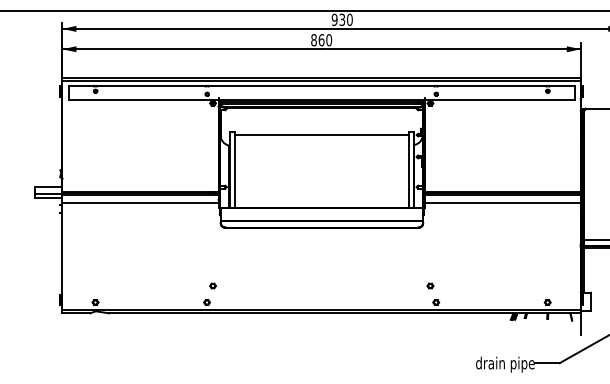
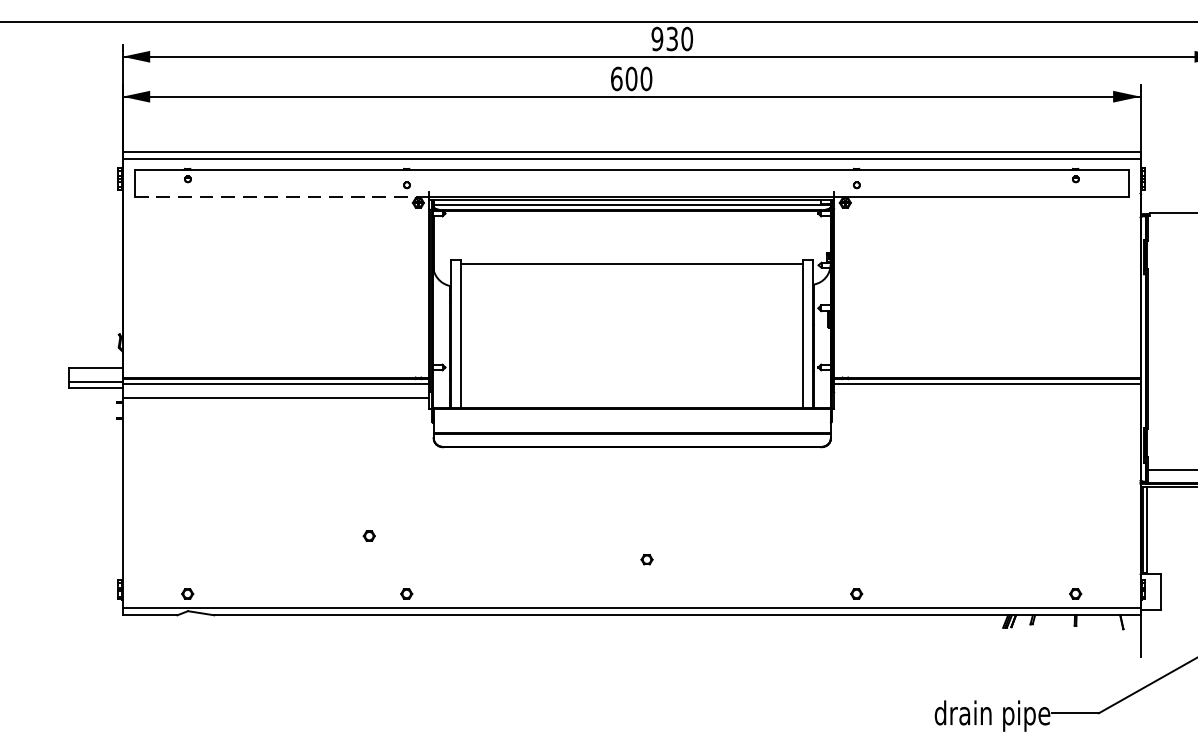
text: (317, 40) -> (623, 79), 860 -> 600
line: (143, 100) -> (281, 197), solid -> dashed
line: (502, 202) -> (986, 397), removed
part: (212, 285) -> (368, 535), moved
part: (430, 285) -> (647, 558), moved

